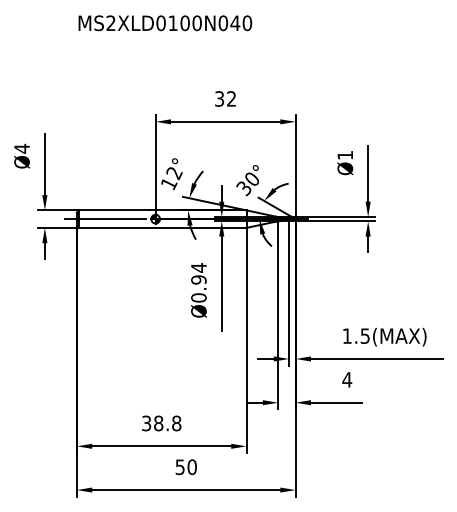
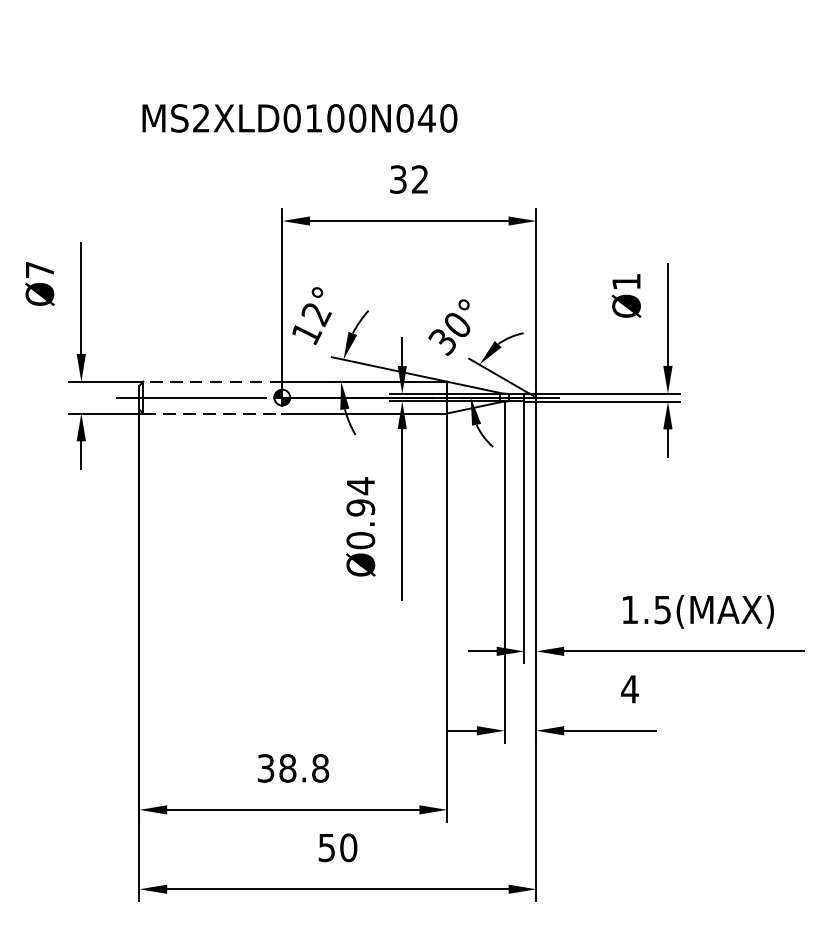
text: (165, 23) -> (300, 118), moved
text: (21, 148) -> (38, 269), Ø4 -> Ø7
line: (116, 210) -> (211, 381), solid -> dashed
line: (117, 227) -> (213, 412), solid -> dashed

